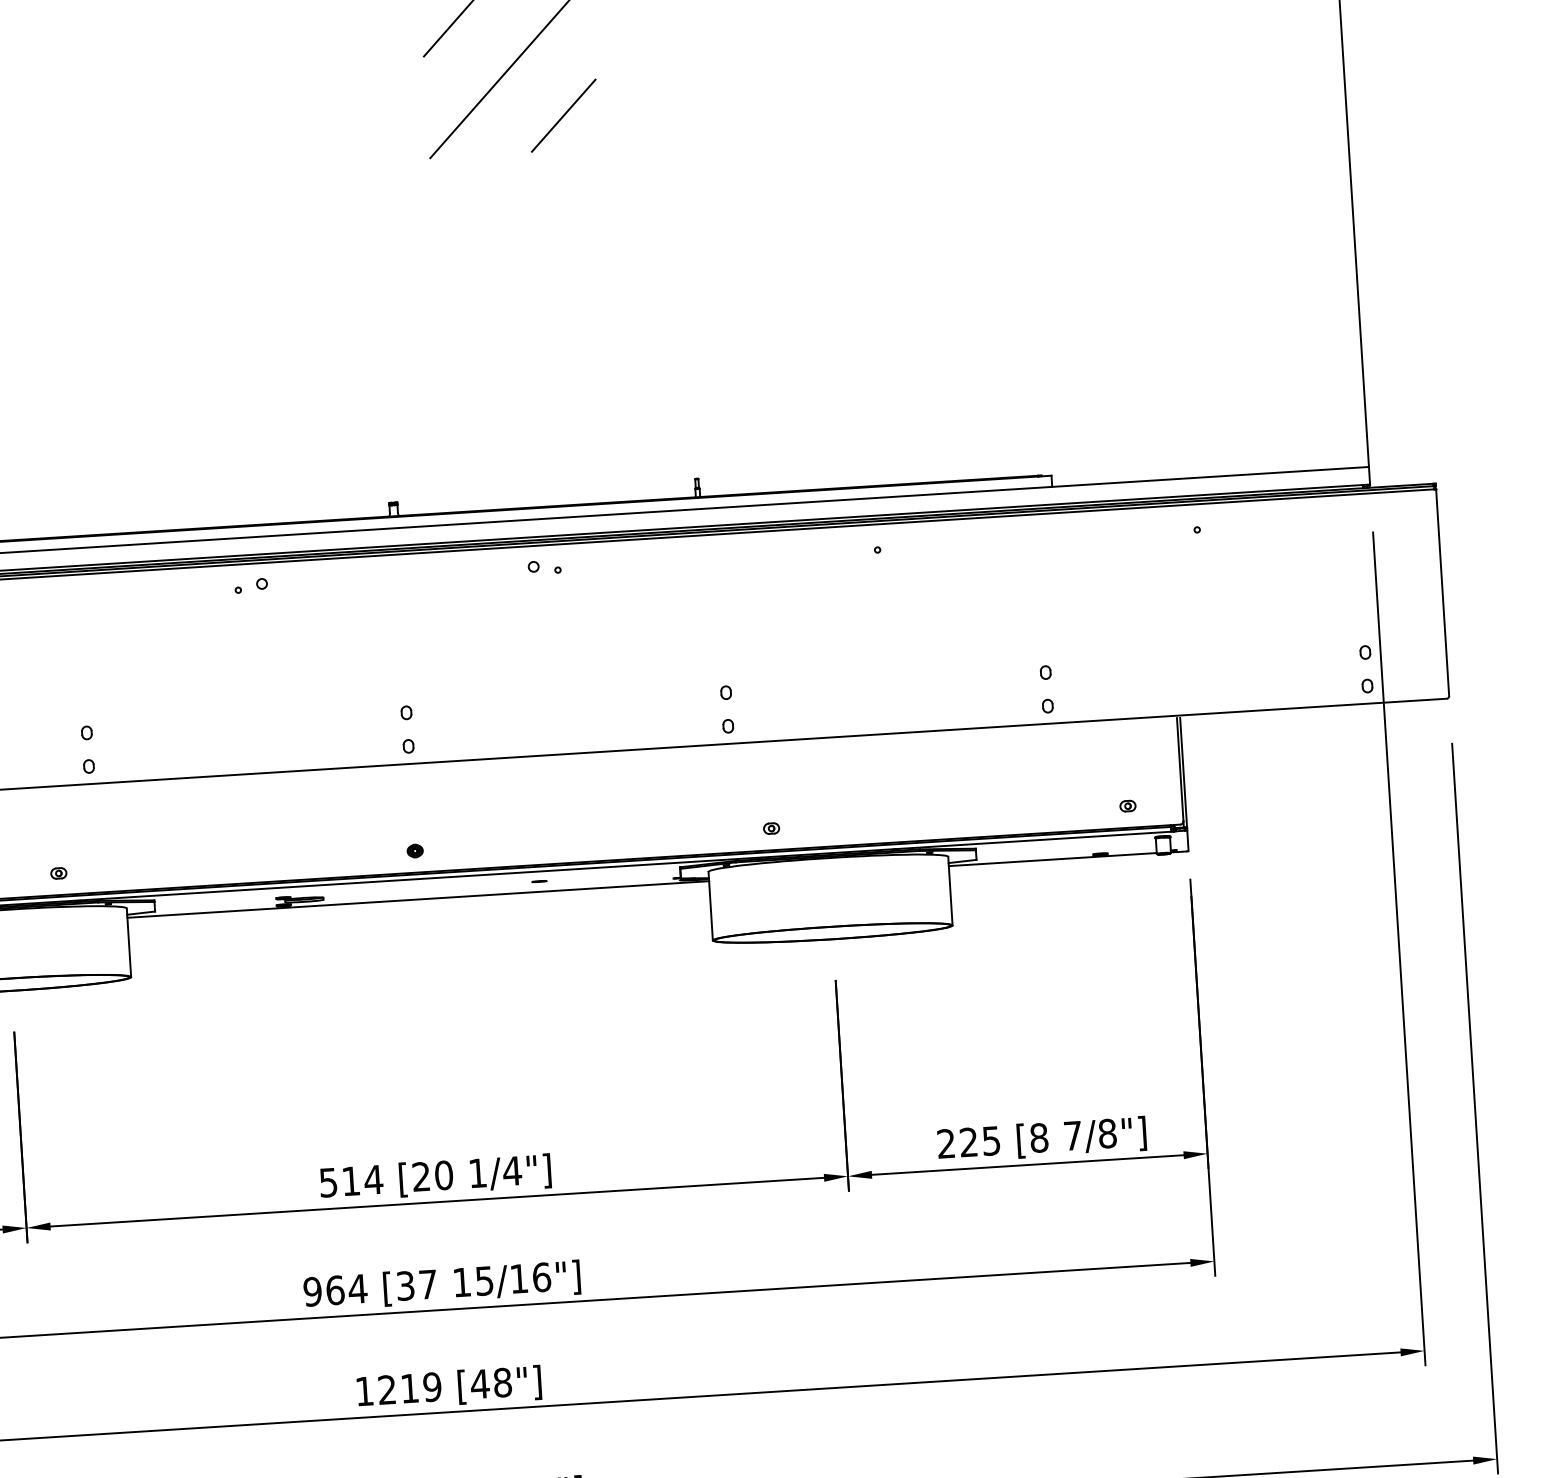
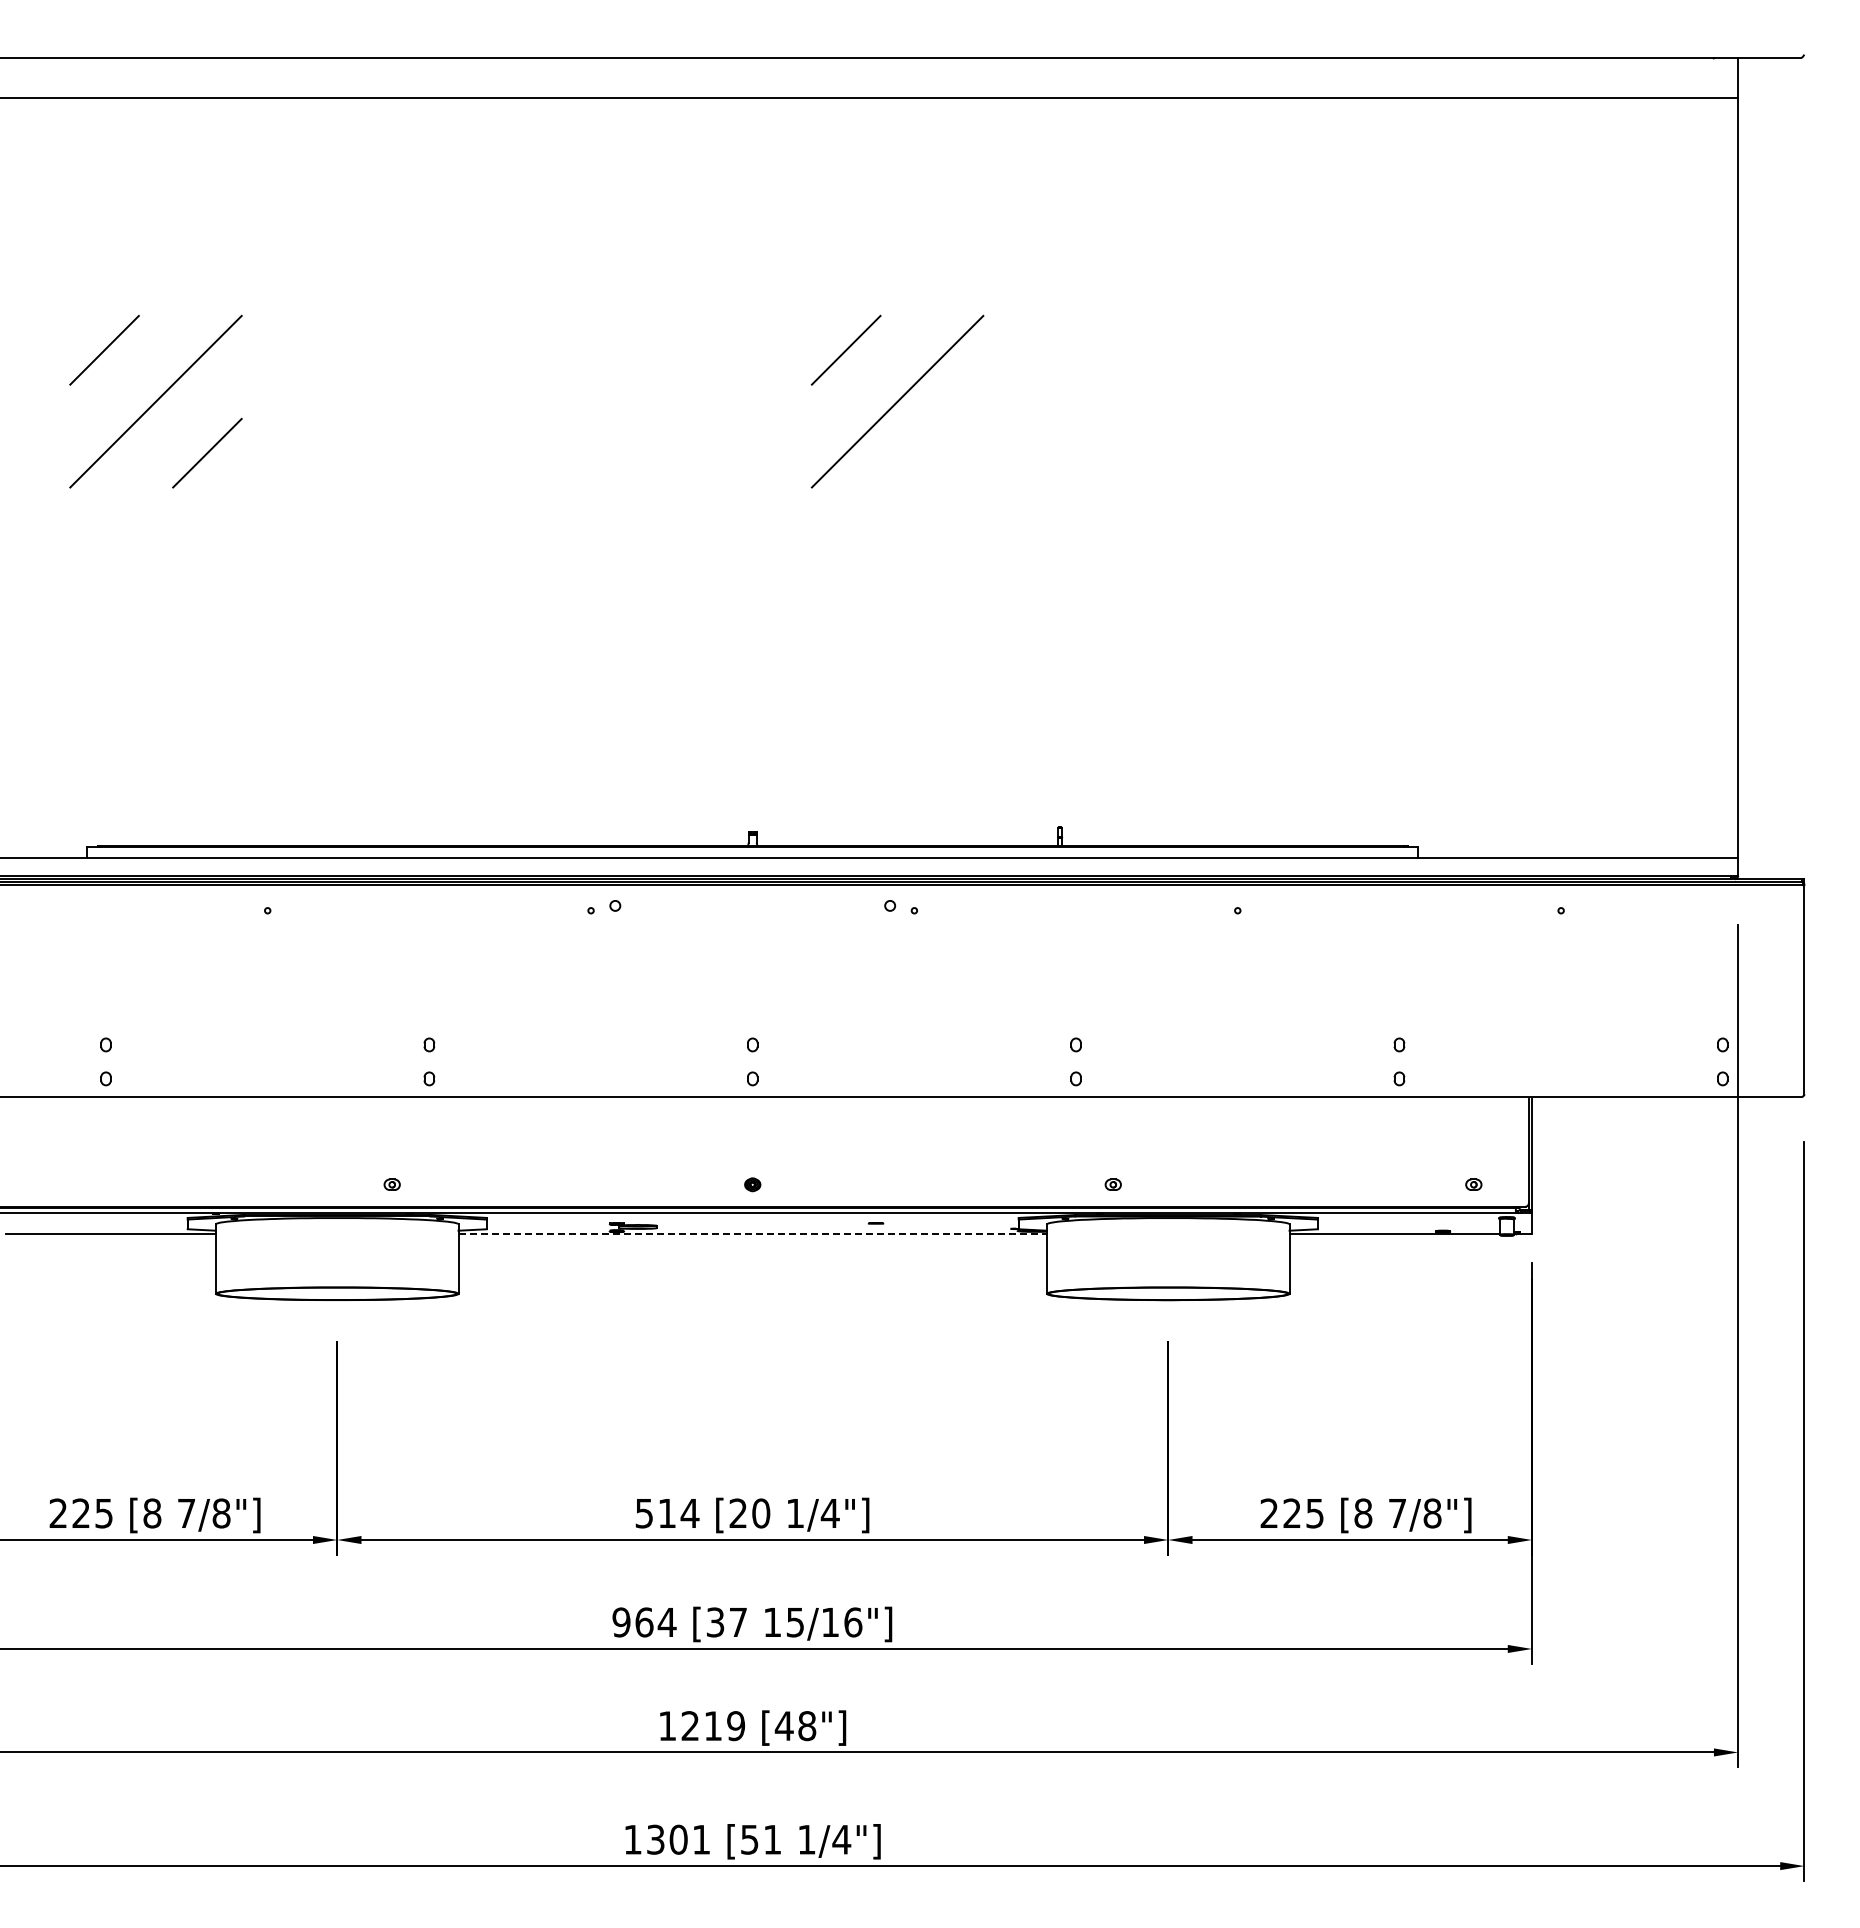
line: (563, 115) -> (948, 452), removed
line: (418, 899) -> (753, 1233), solid -> dashed

